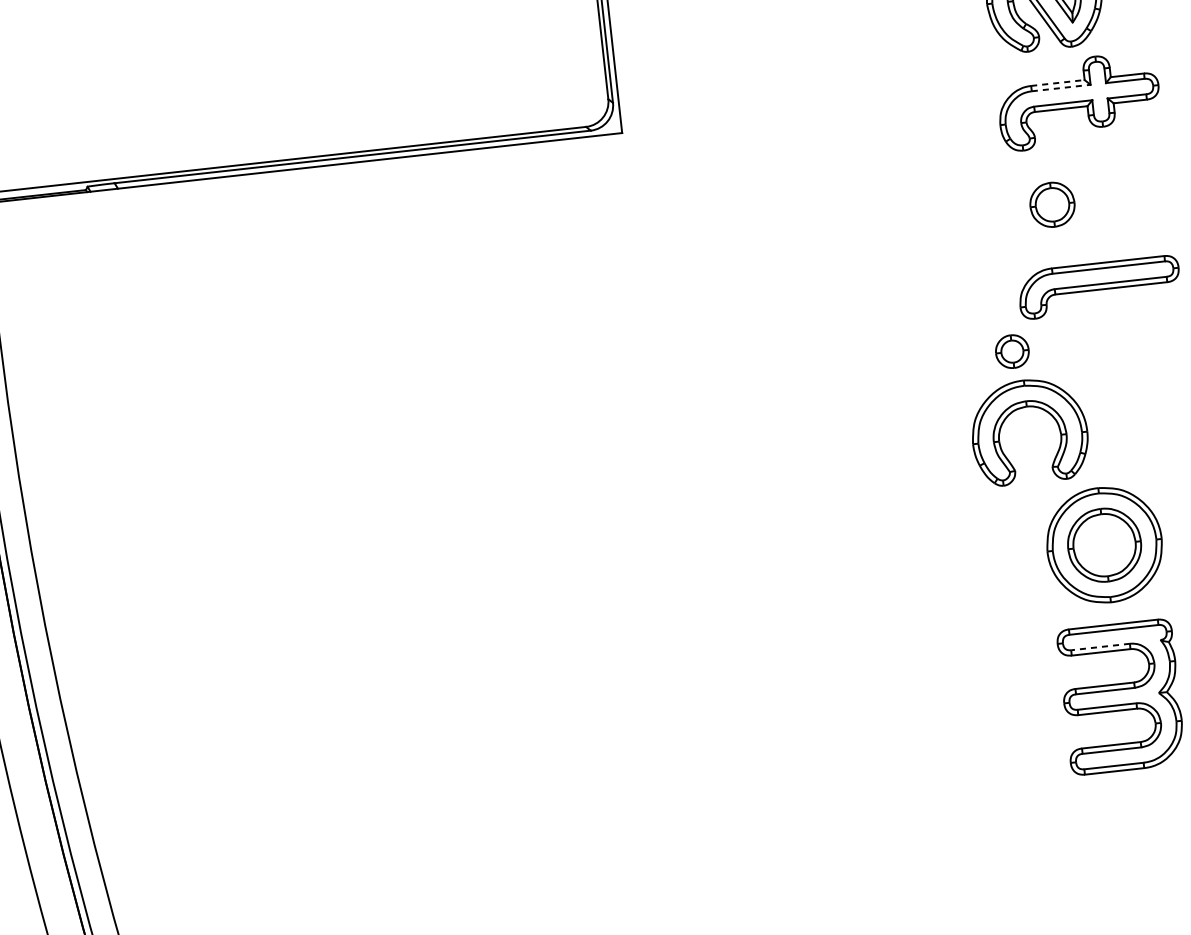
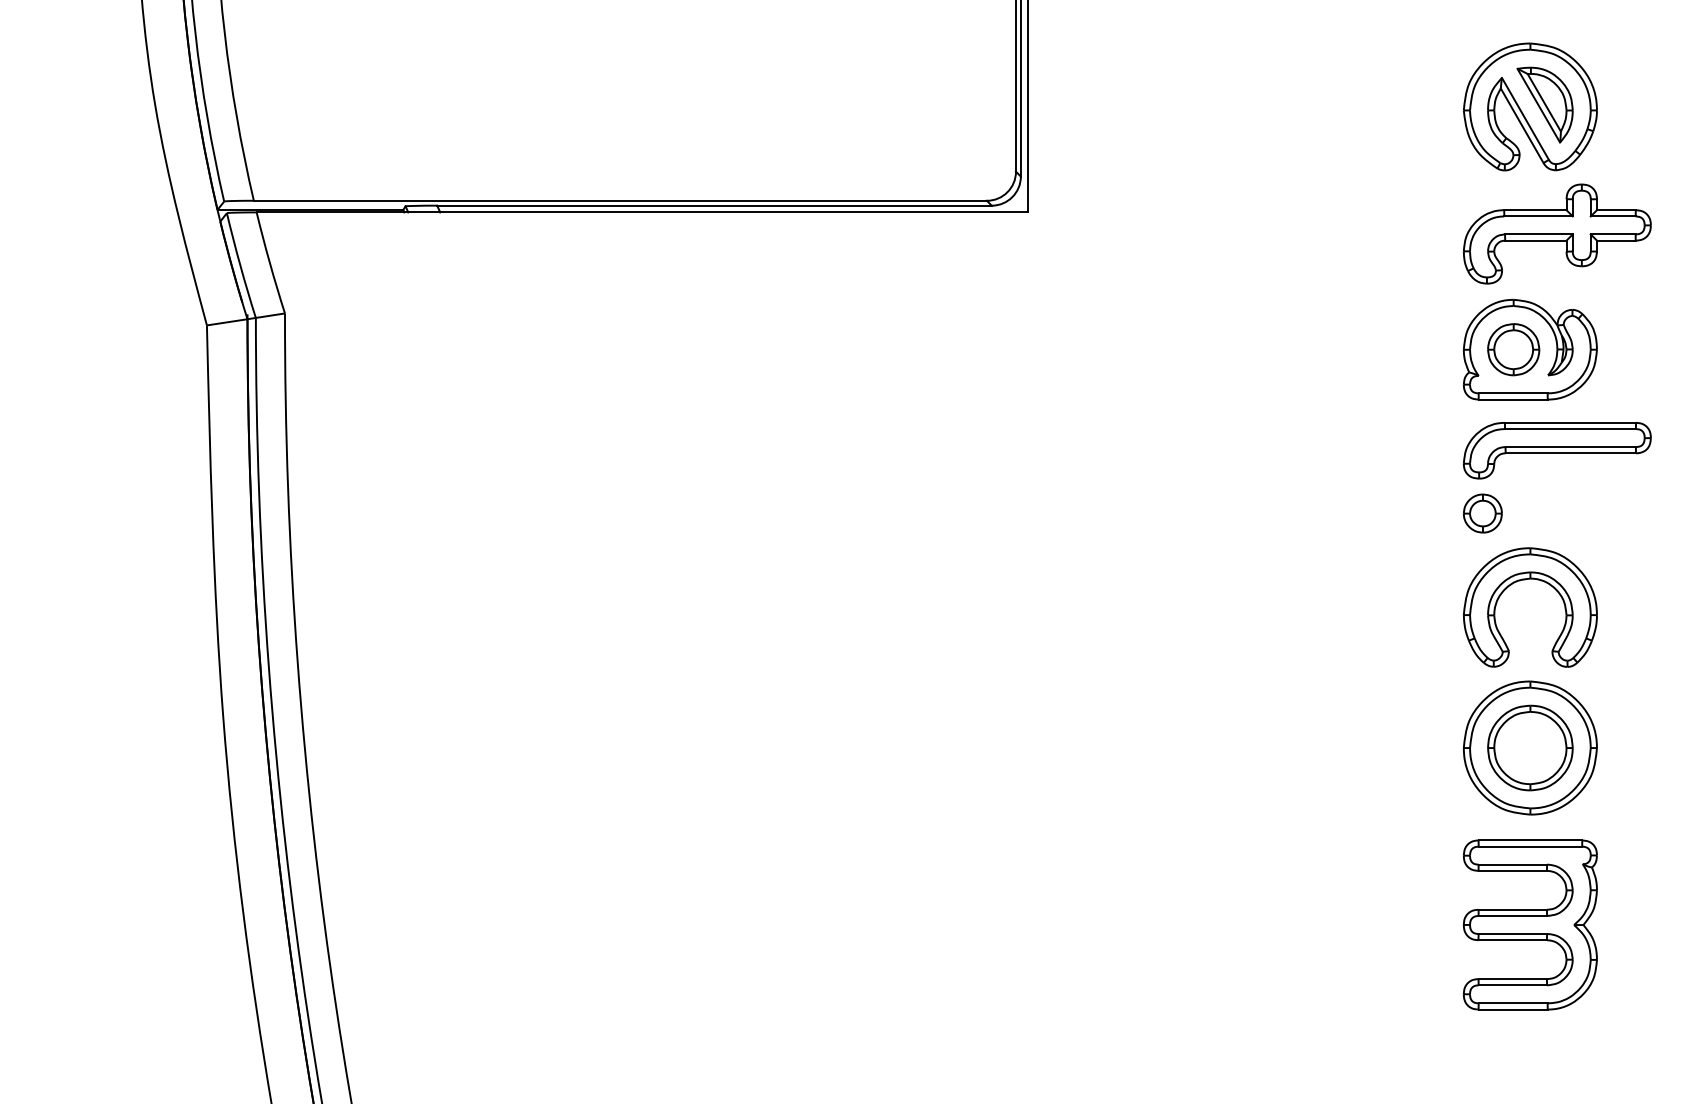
line: (1058, 83) -> (1535, 210), dashed -> solid
line: (1062, 88) -> (1539, 216), dashed -> solid
part: (1066, 203) -> (1529, 349), added
part: (1012, 351) -> (1482, 513), moved
part: (1022, 408) -> (1525, 580), moved
line: (1100, 646) -> (1512, 864), dashed -> solid

